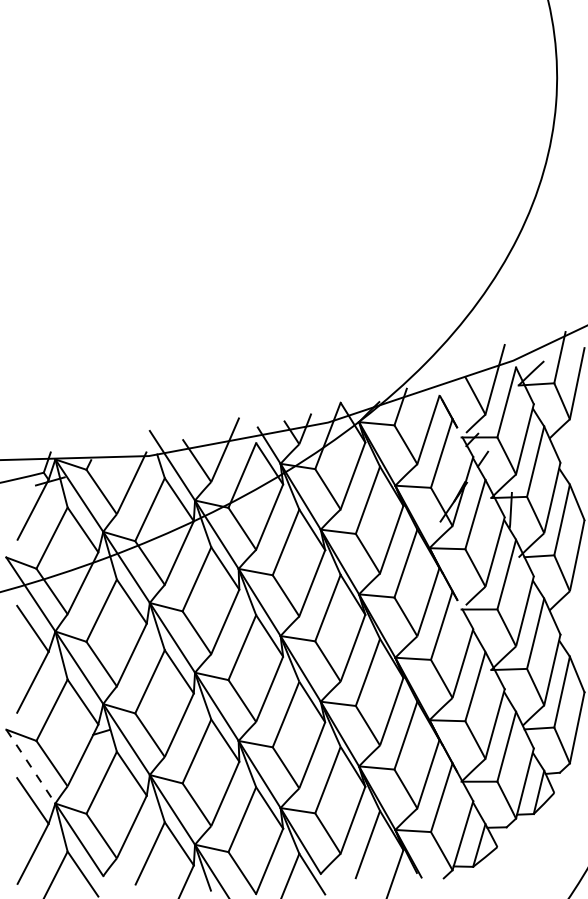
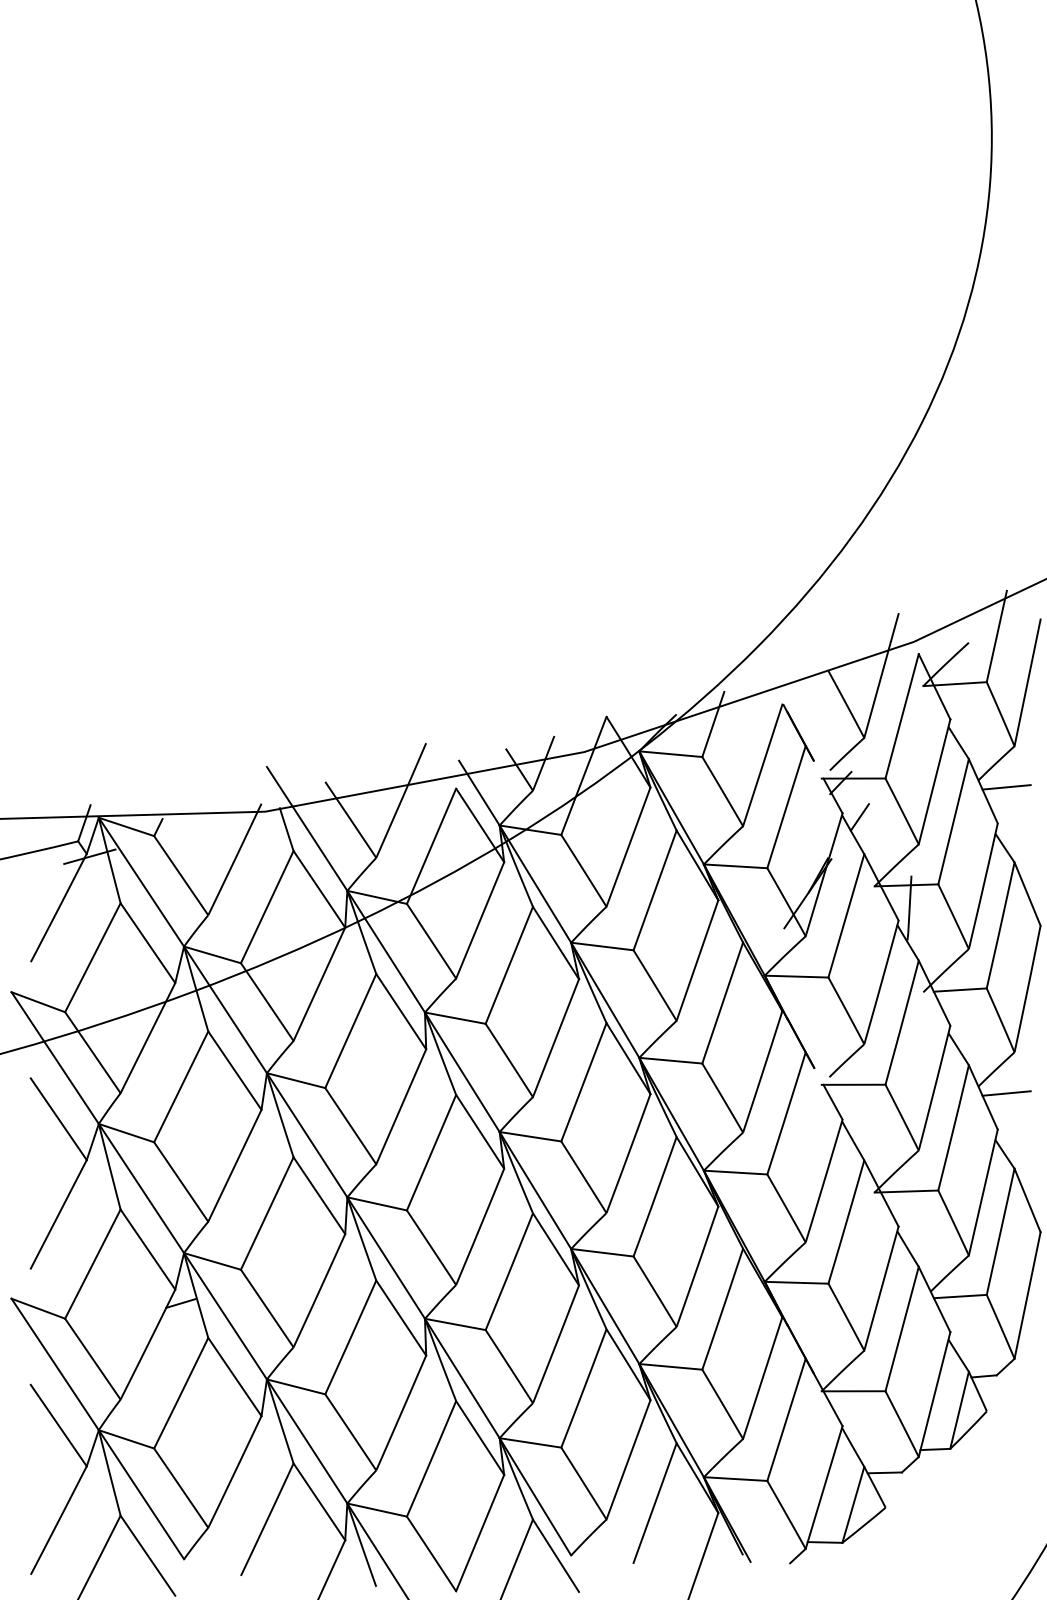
line: (564, 442) -> (1004, 787), added
line: (564, 614) -> (1004, 1093), added
line: (31, 767) -> (56, 1366), dashed -> solid

